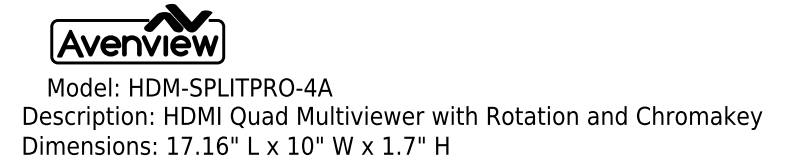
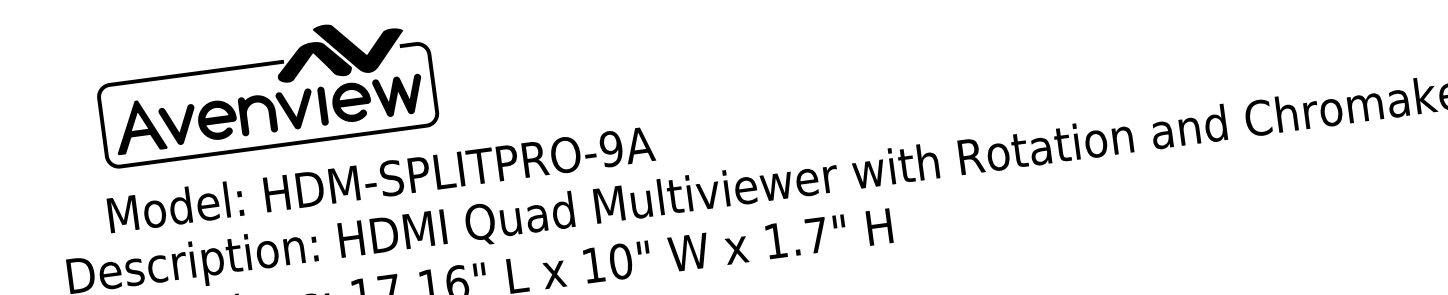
text: (310, 87) -> (611, 148), HDM-SPLITPRO-4A -> HDM-SPLITPRO-9A

